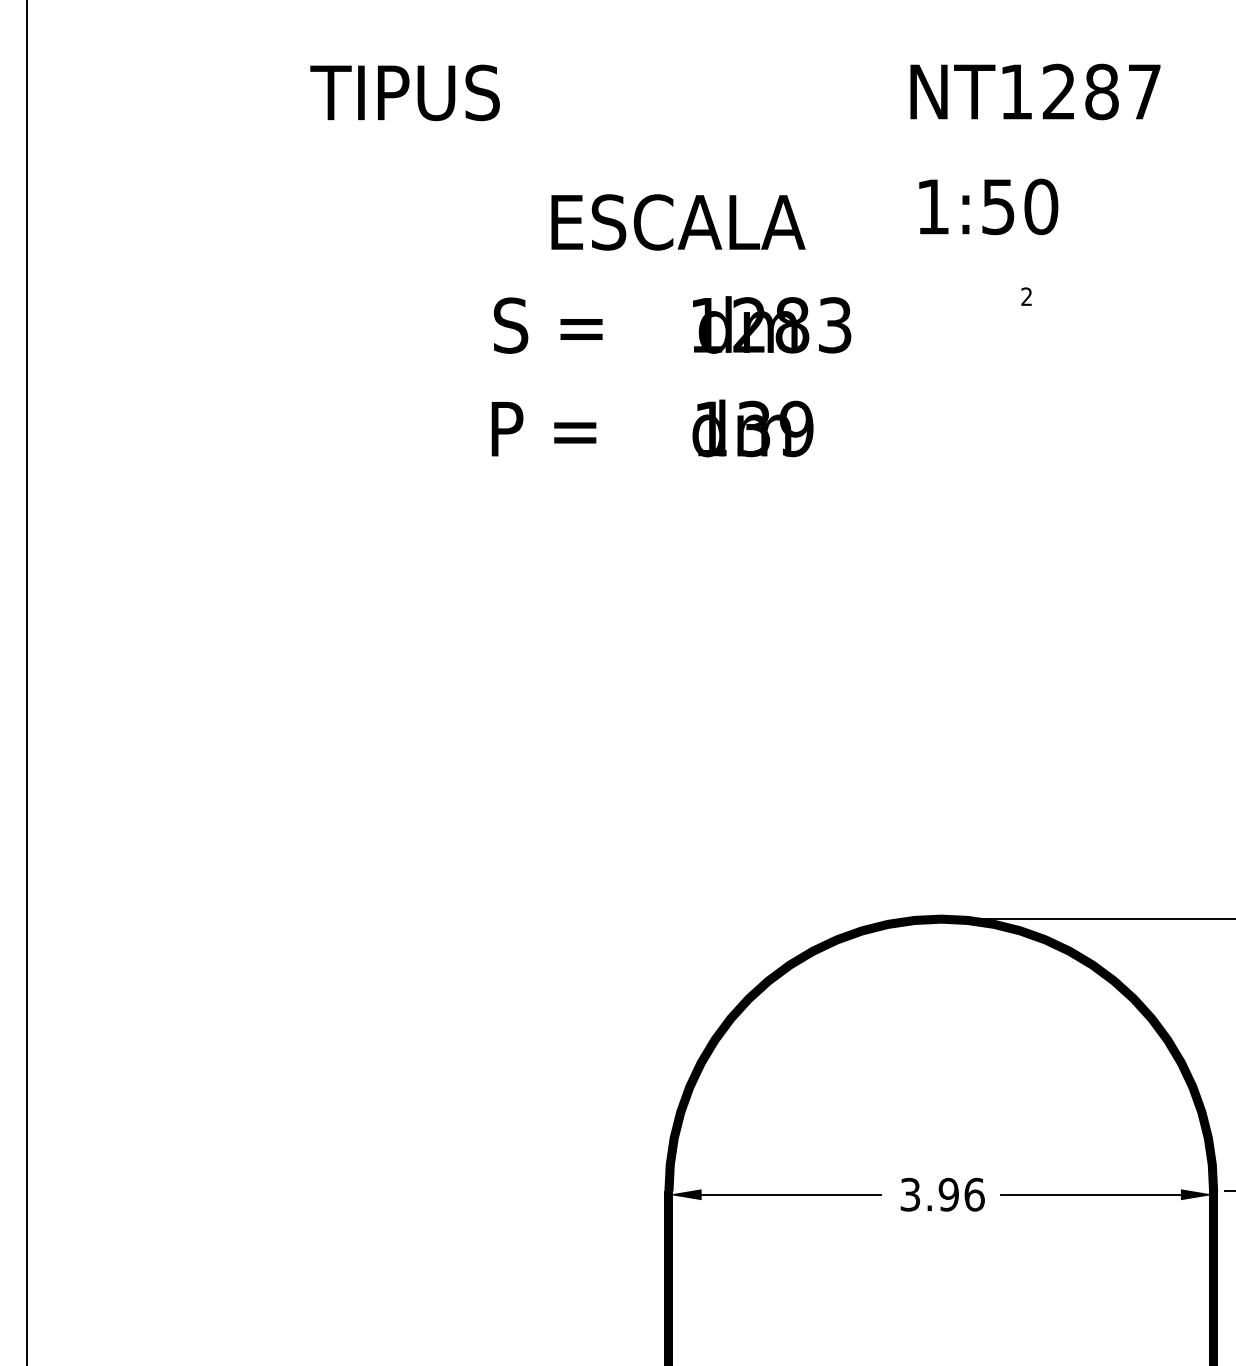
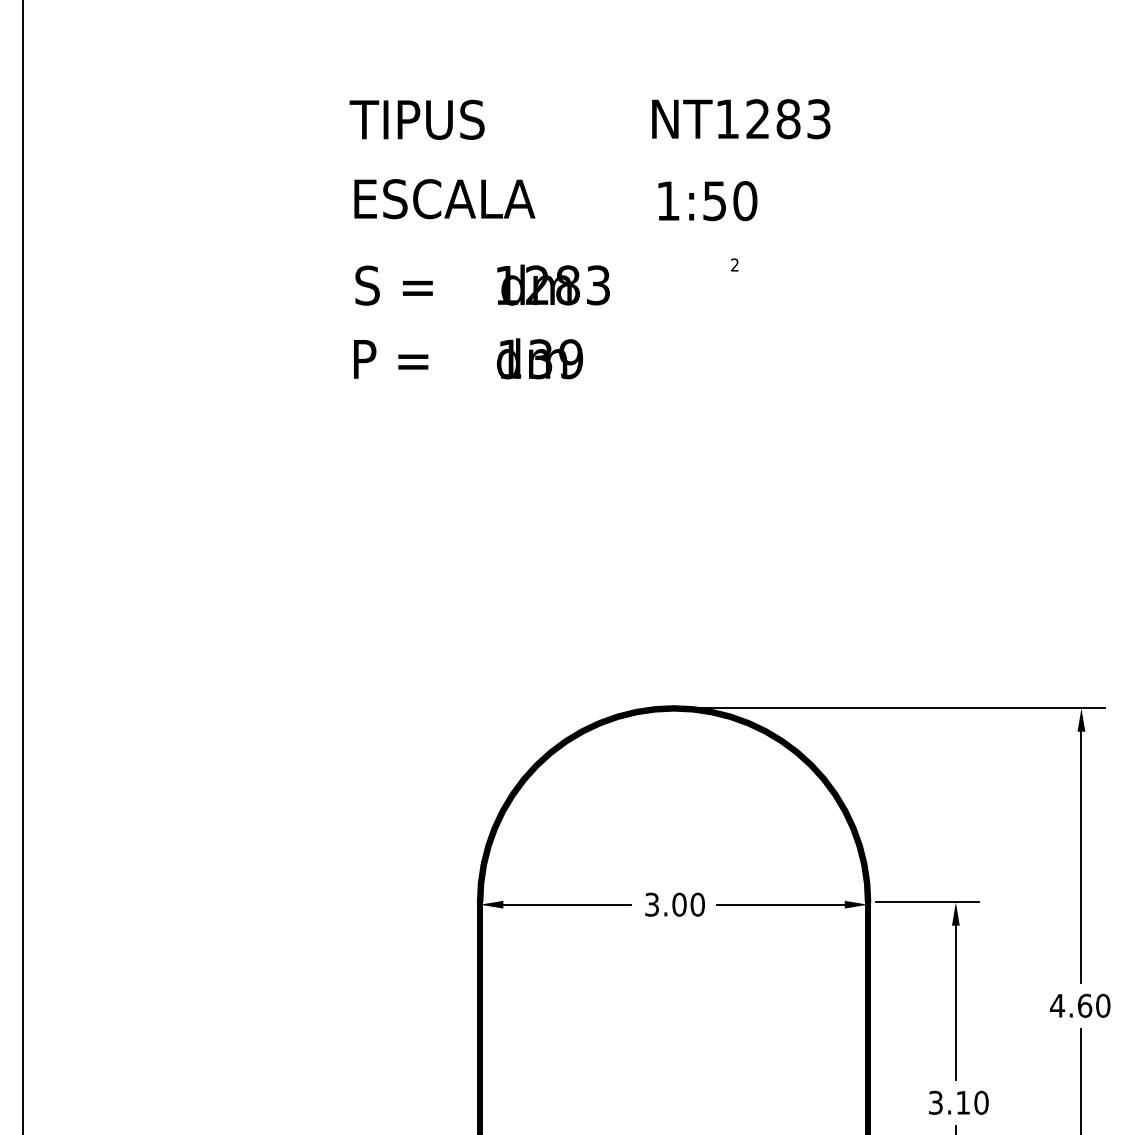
text: (404, 92) -> (416, 119), moved
text: (1144, 92) -> (818, 119), NT1287 -> NT1283
text: (677, 222) -> (444, 199), moved
text: (961, 1194) -> (688, 904), 3.96 -> 3.00

